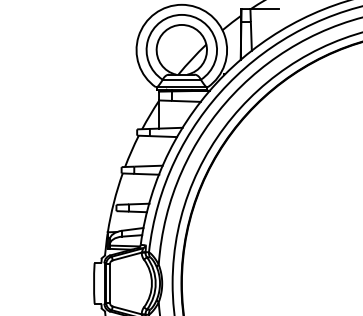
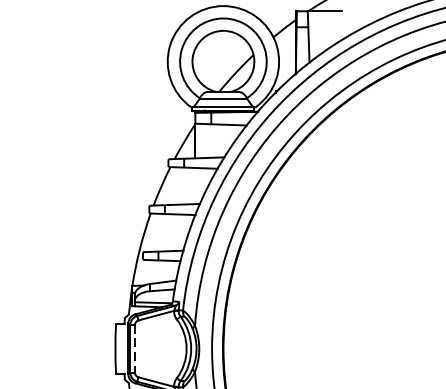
line: (110, 283) -> (135, 348), solid -> dashed

